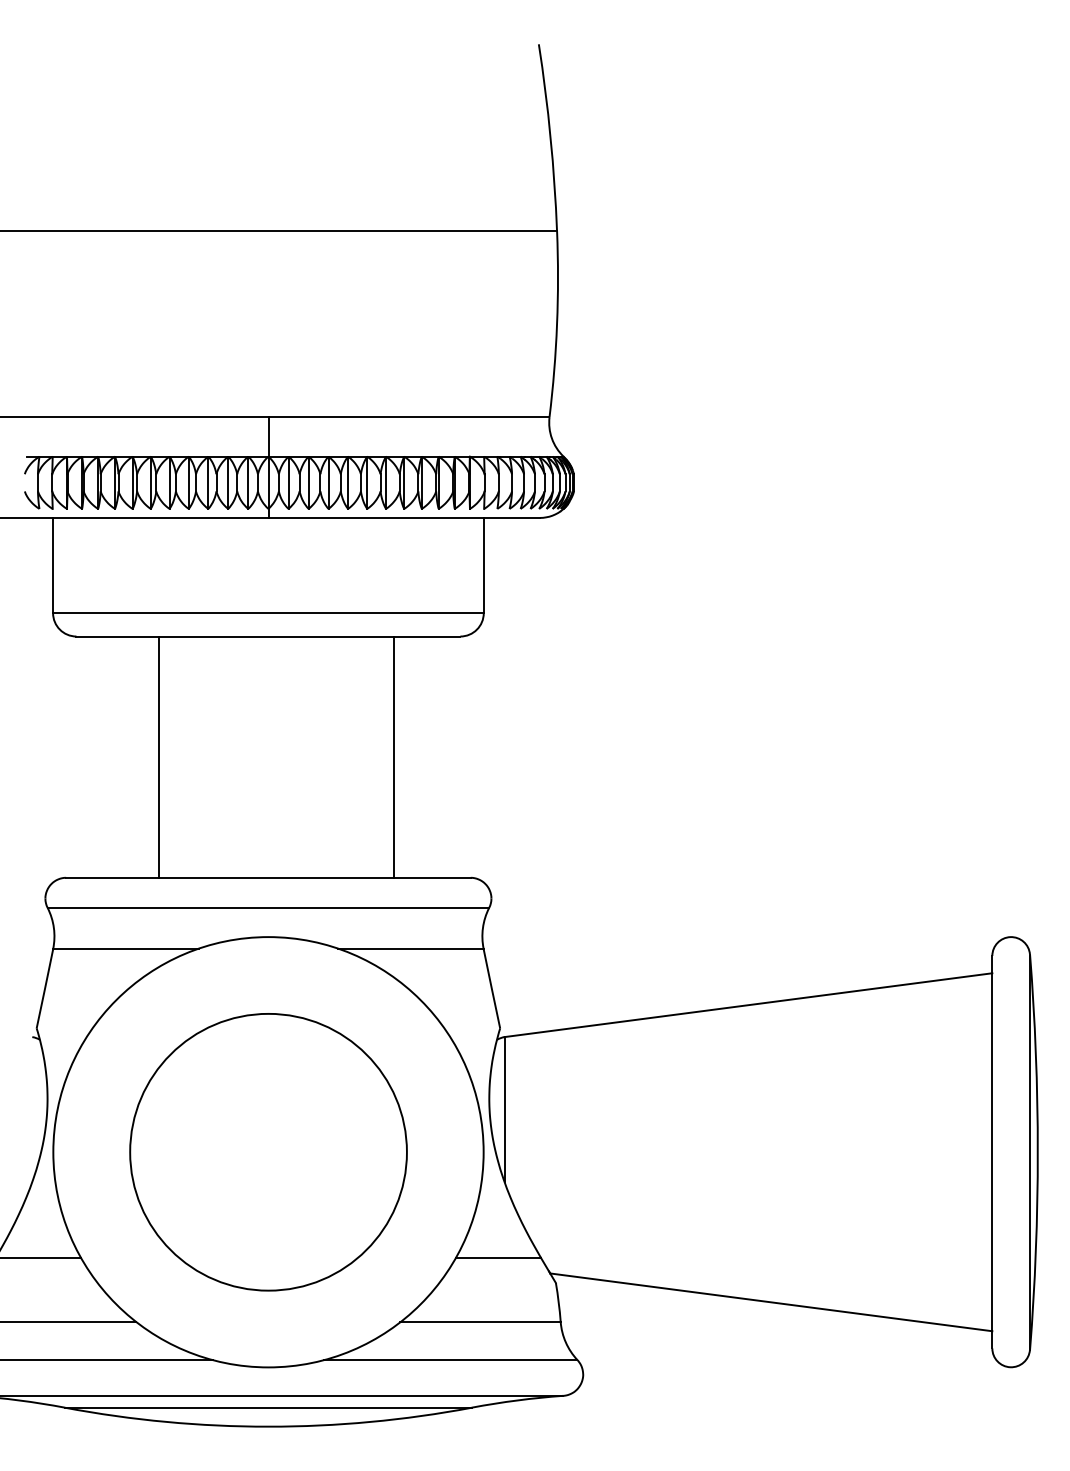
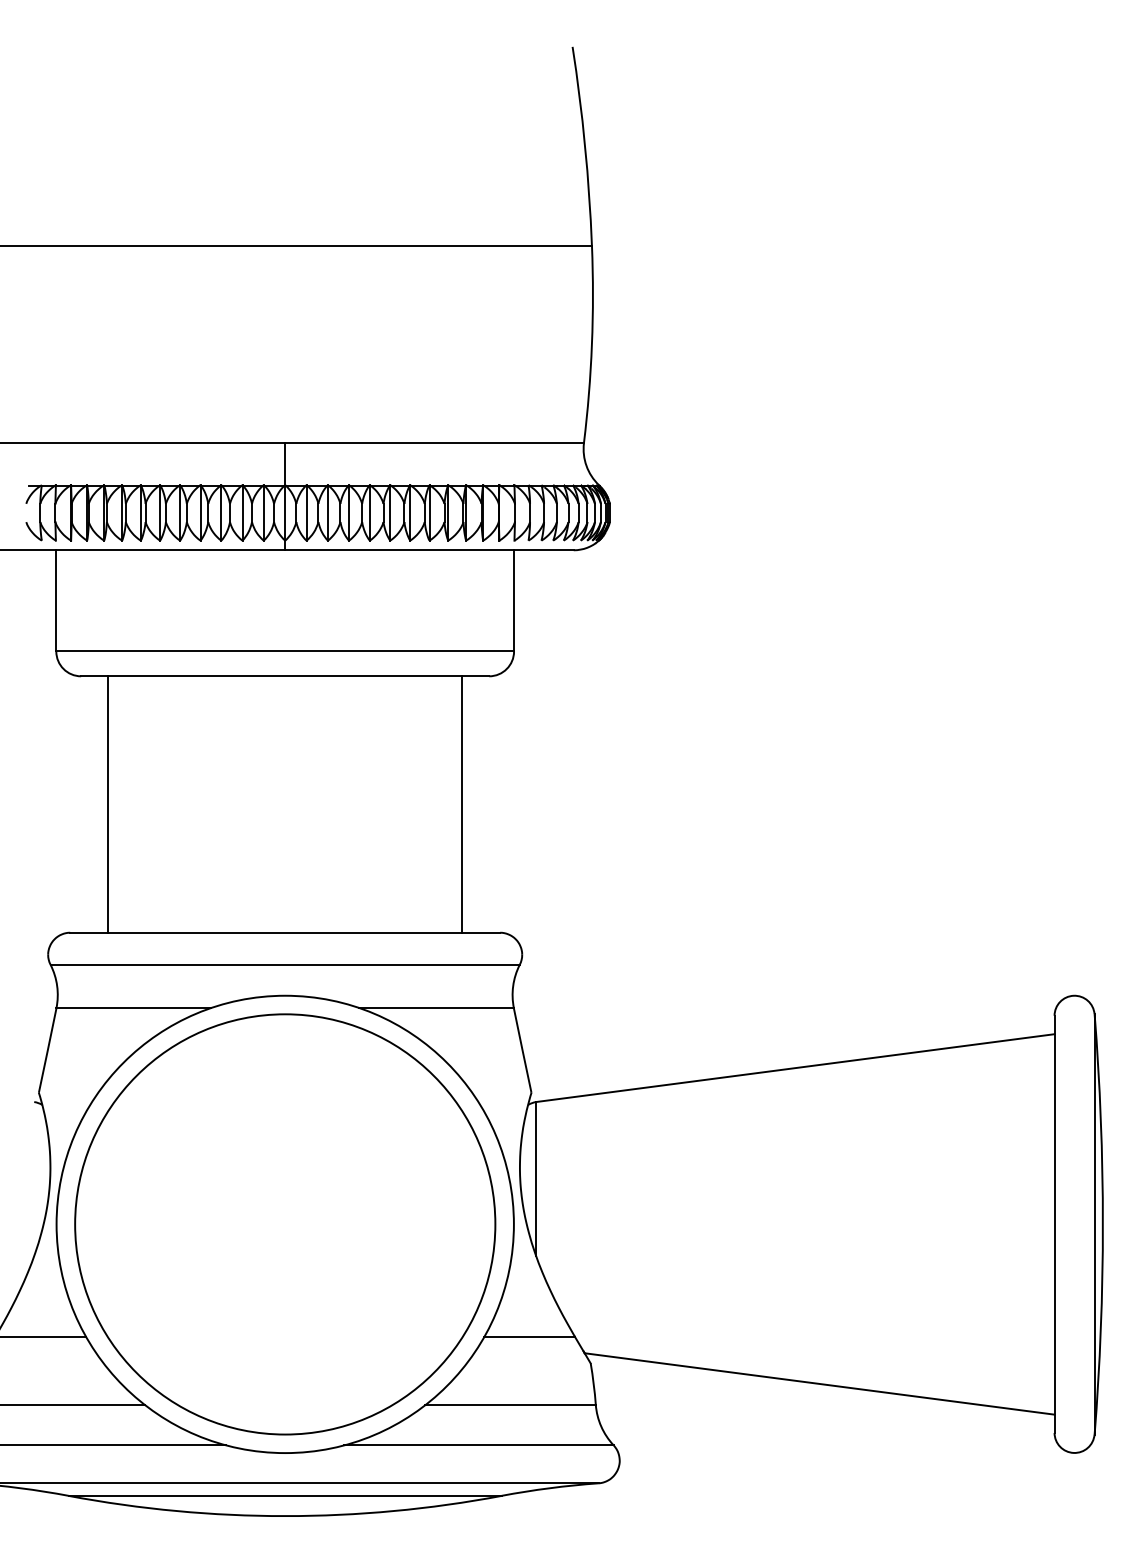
line: (158, 757) -> (108, 804), moved
line: (394, 757) -> (462, 804), moved
circle: (268, 1152) -> (285, 1224), size x1.43

